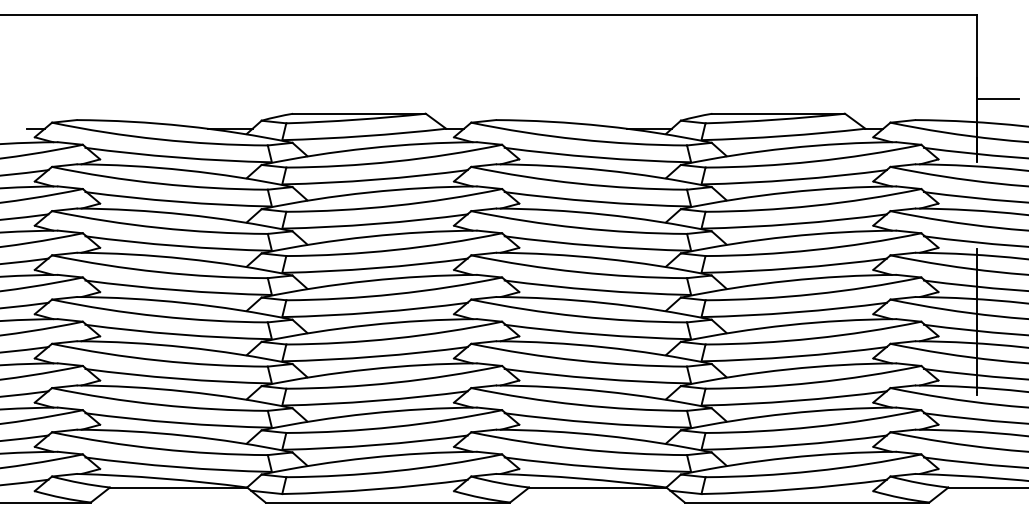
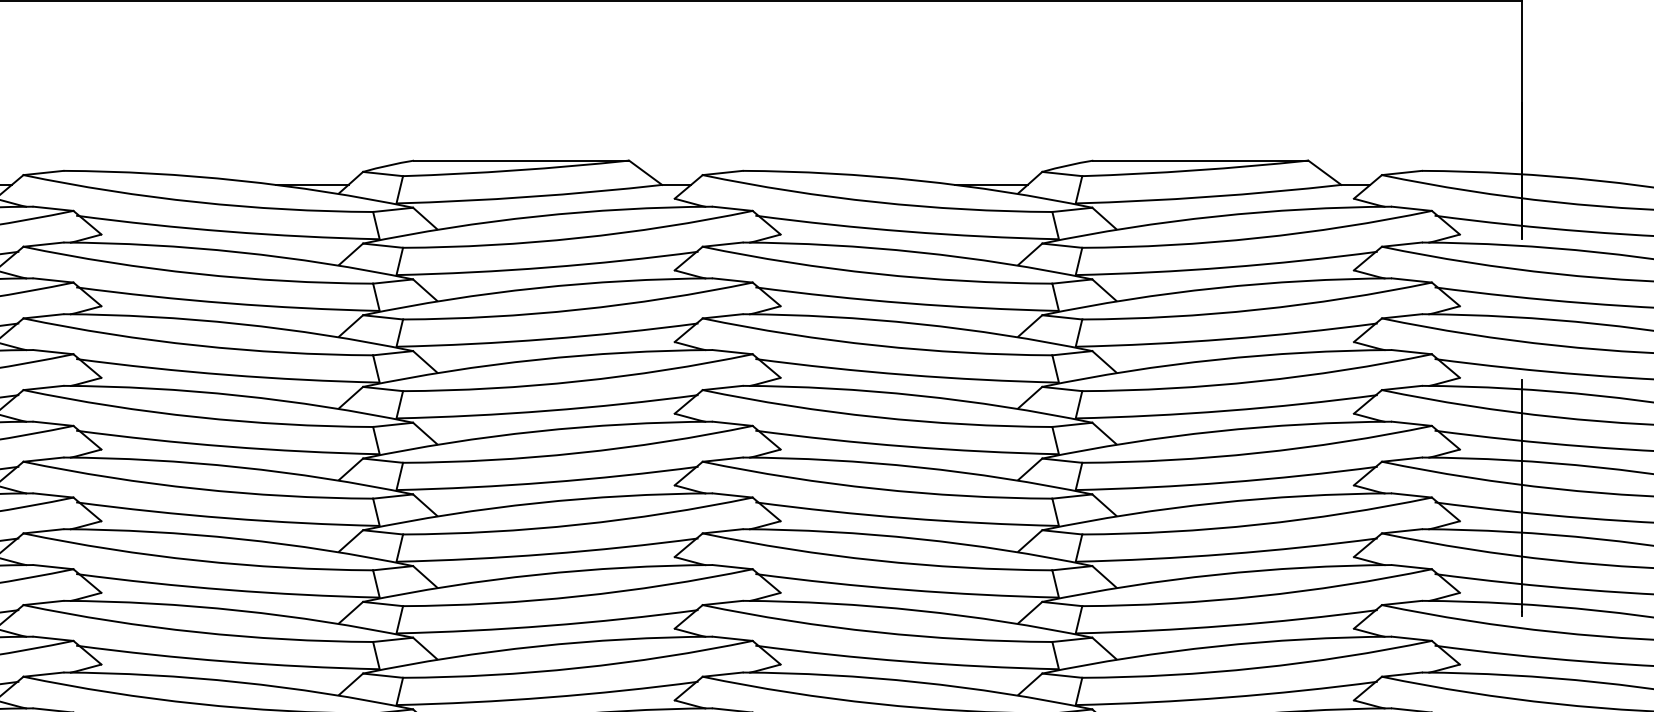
line: (998, 99) -> (1556, 137), removed

